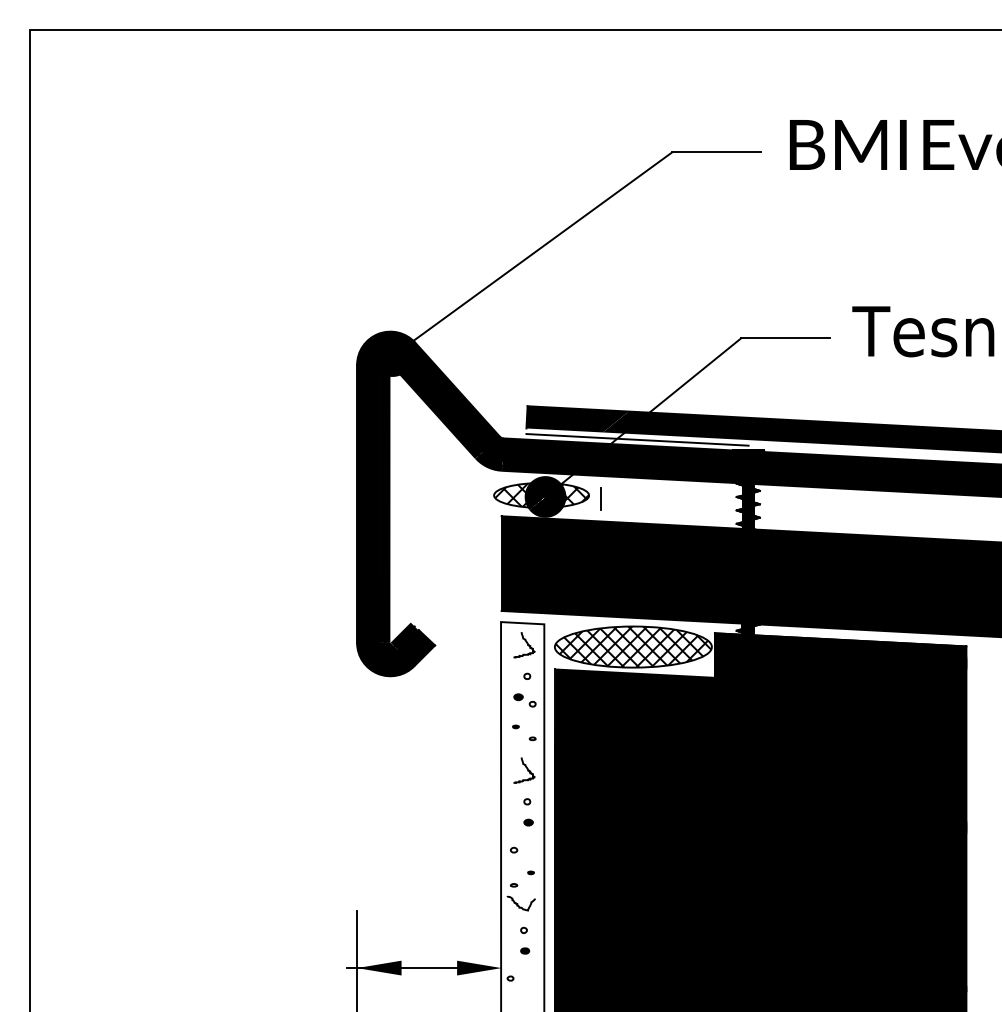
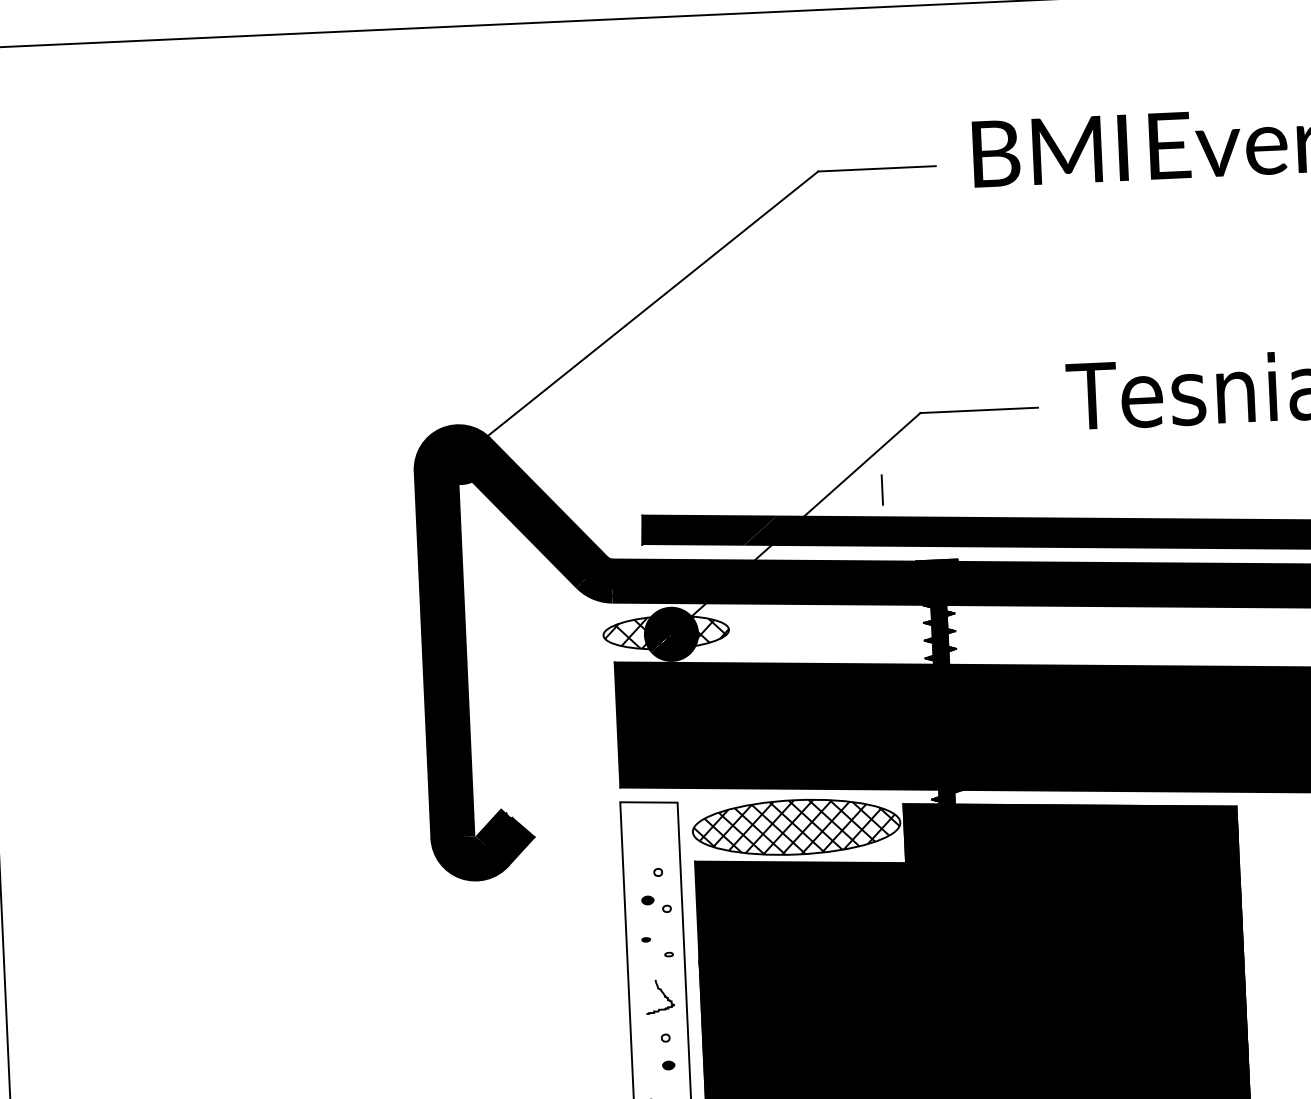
line: (637, 439) -> (789, 552), removed
line: (600, 498) -> (881, 489), moved
curve: (526, 643) -> (655, 829), removed

